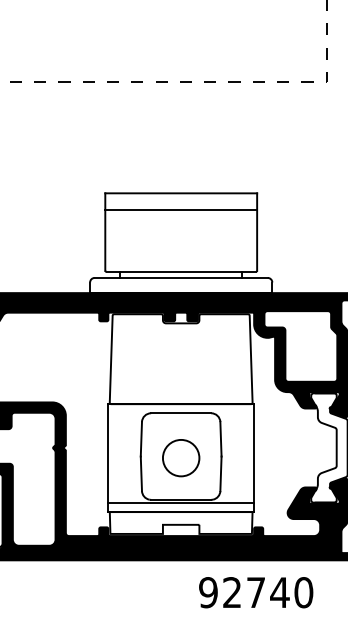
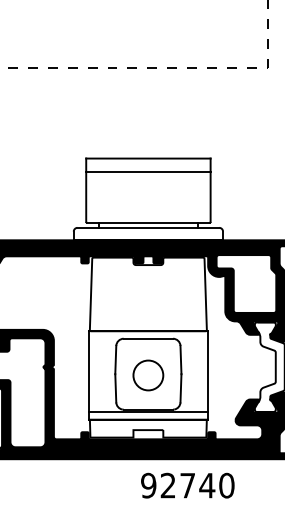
text: (255, 592) -> (187, 485), moved

